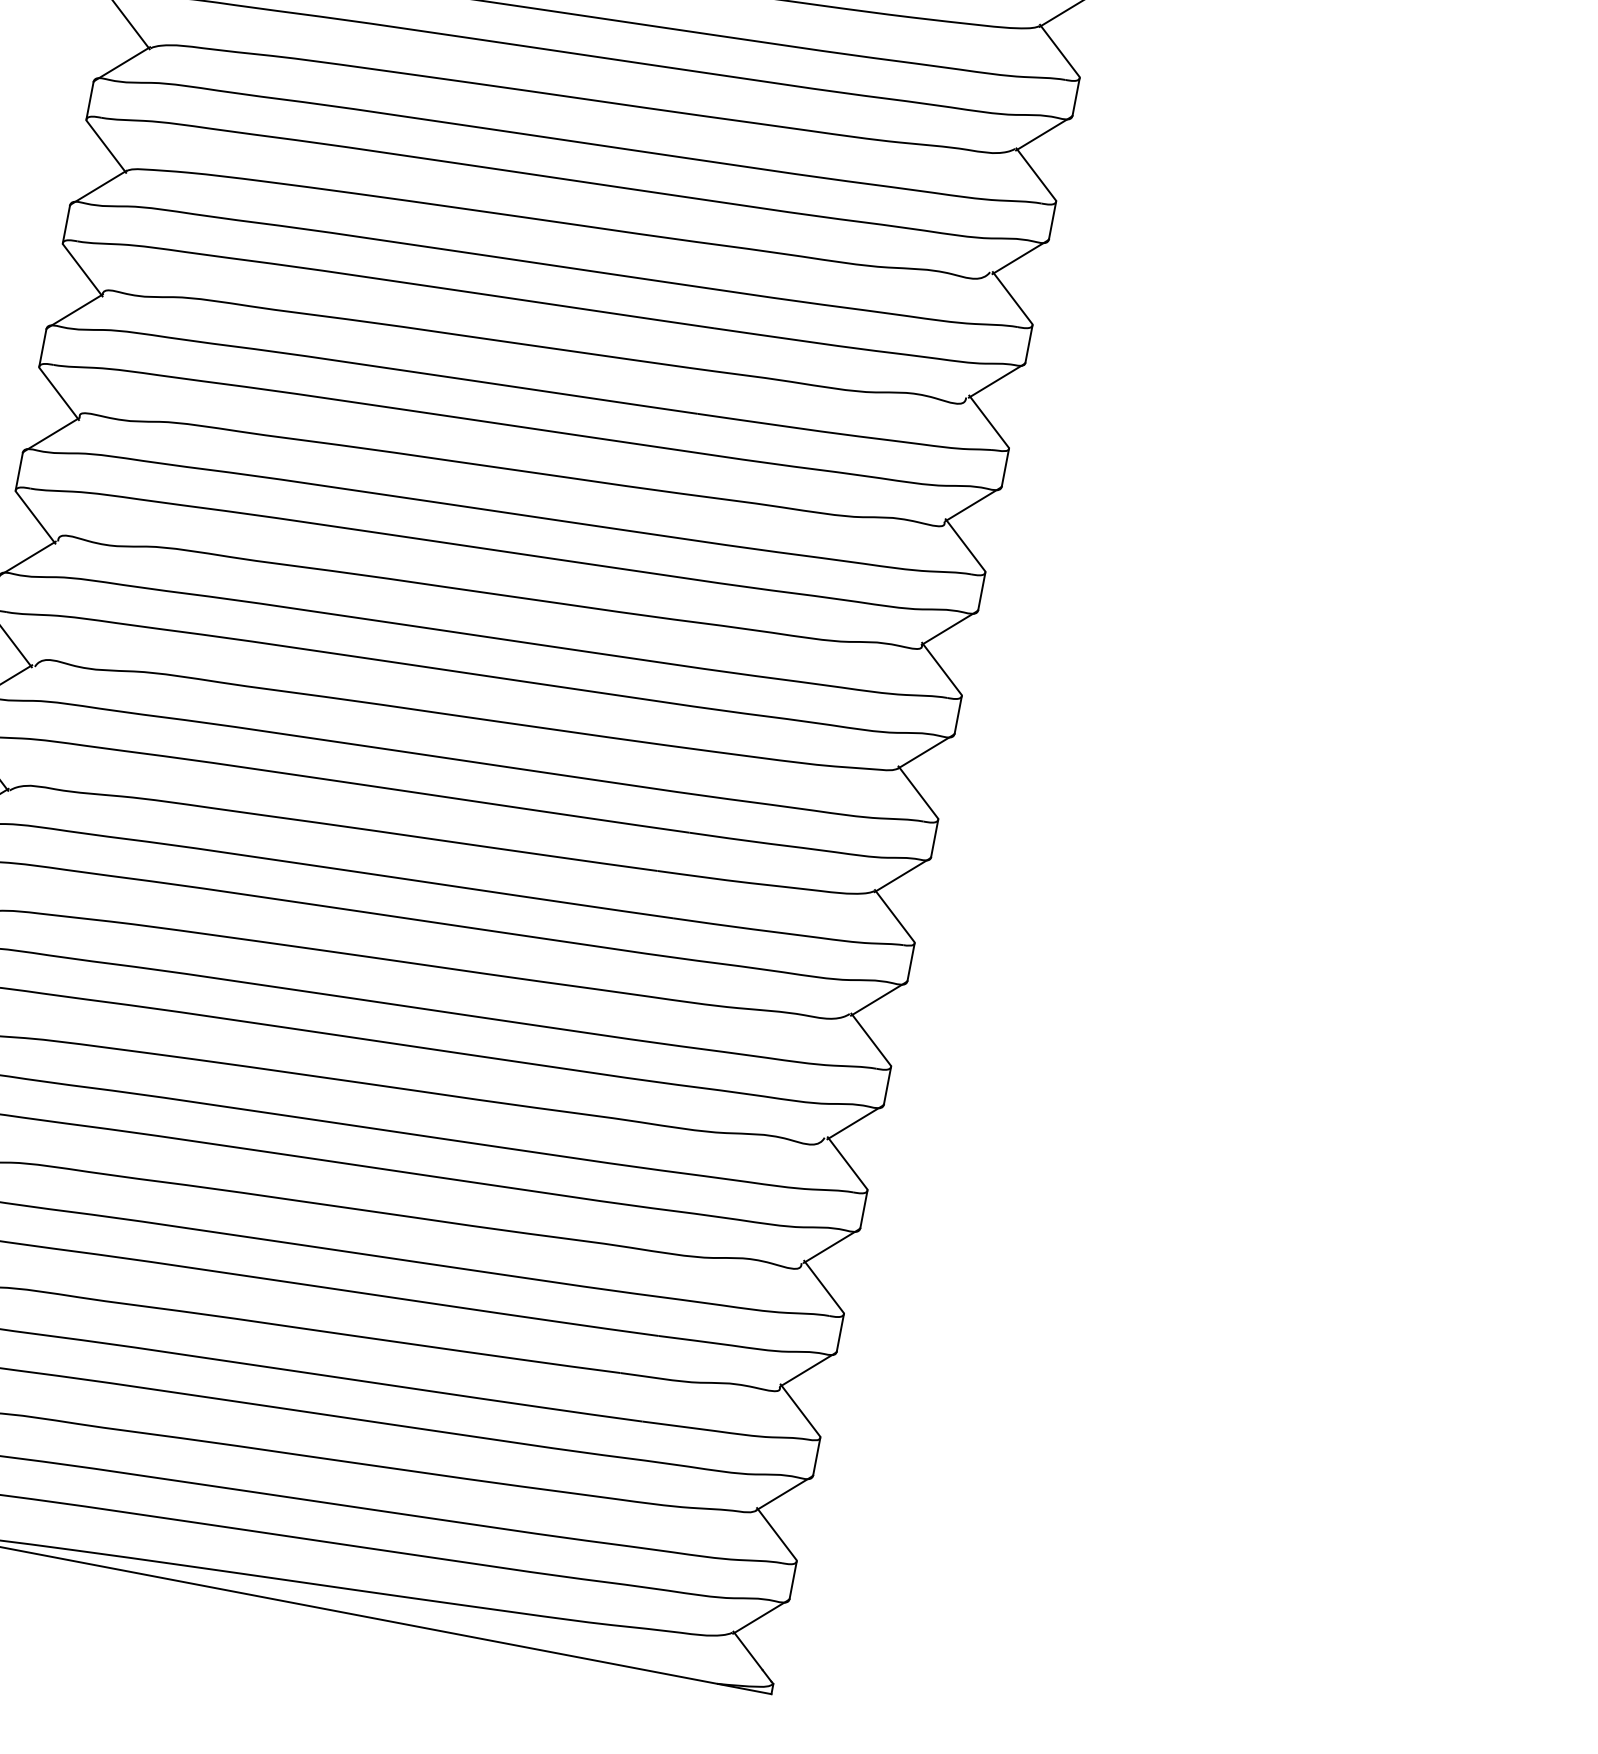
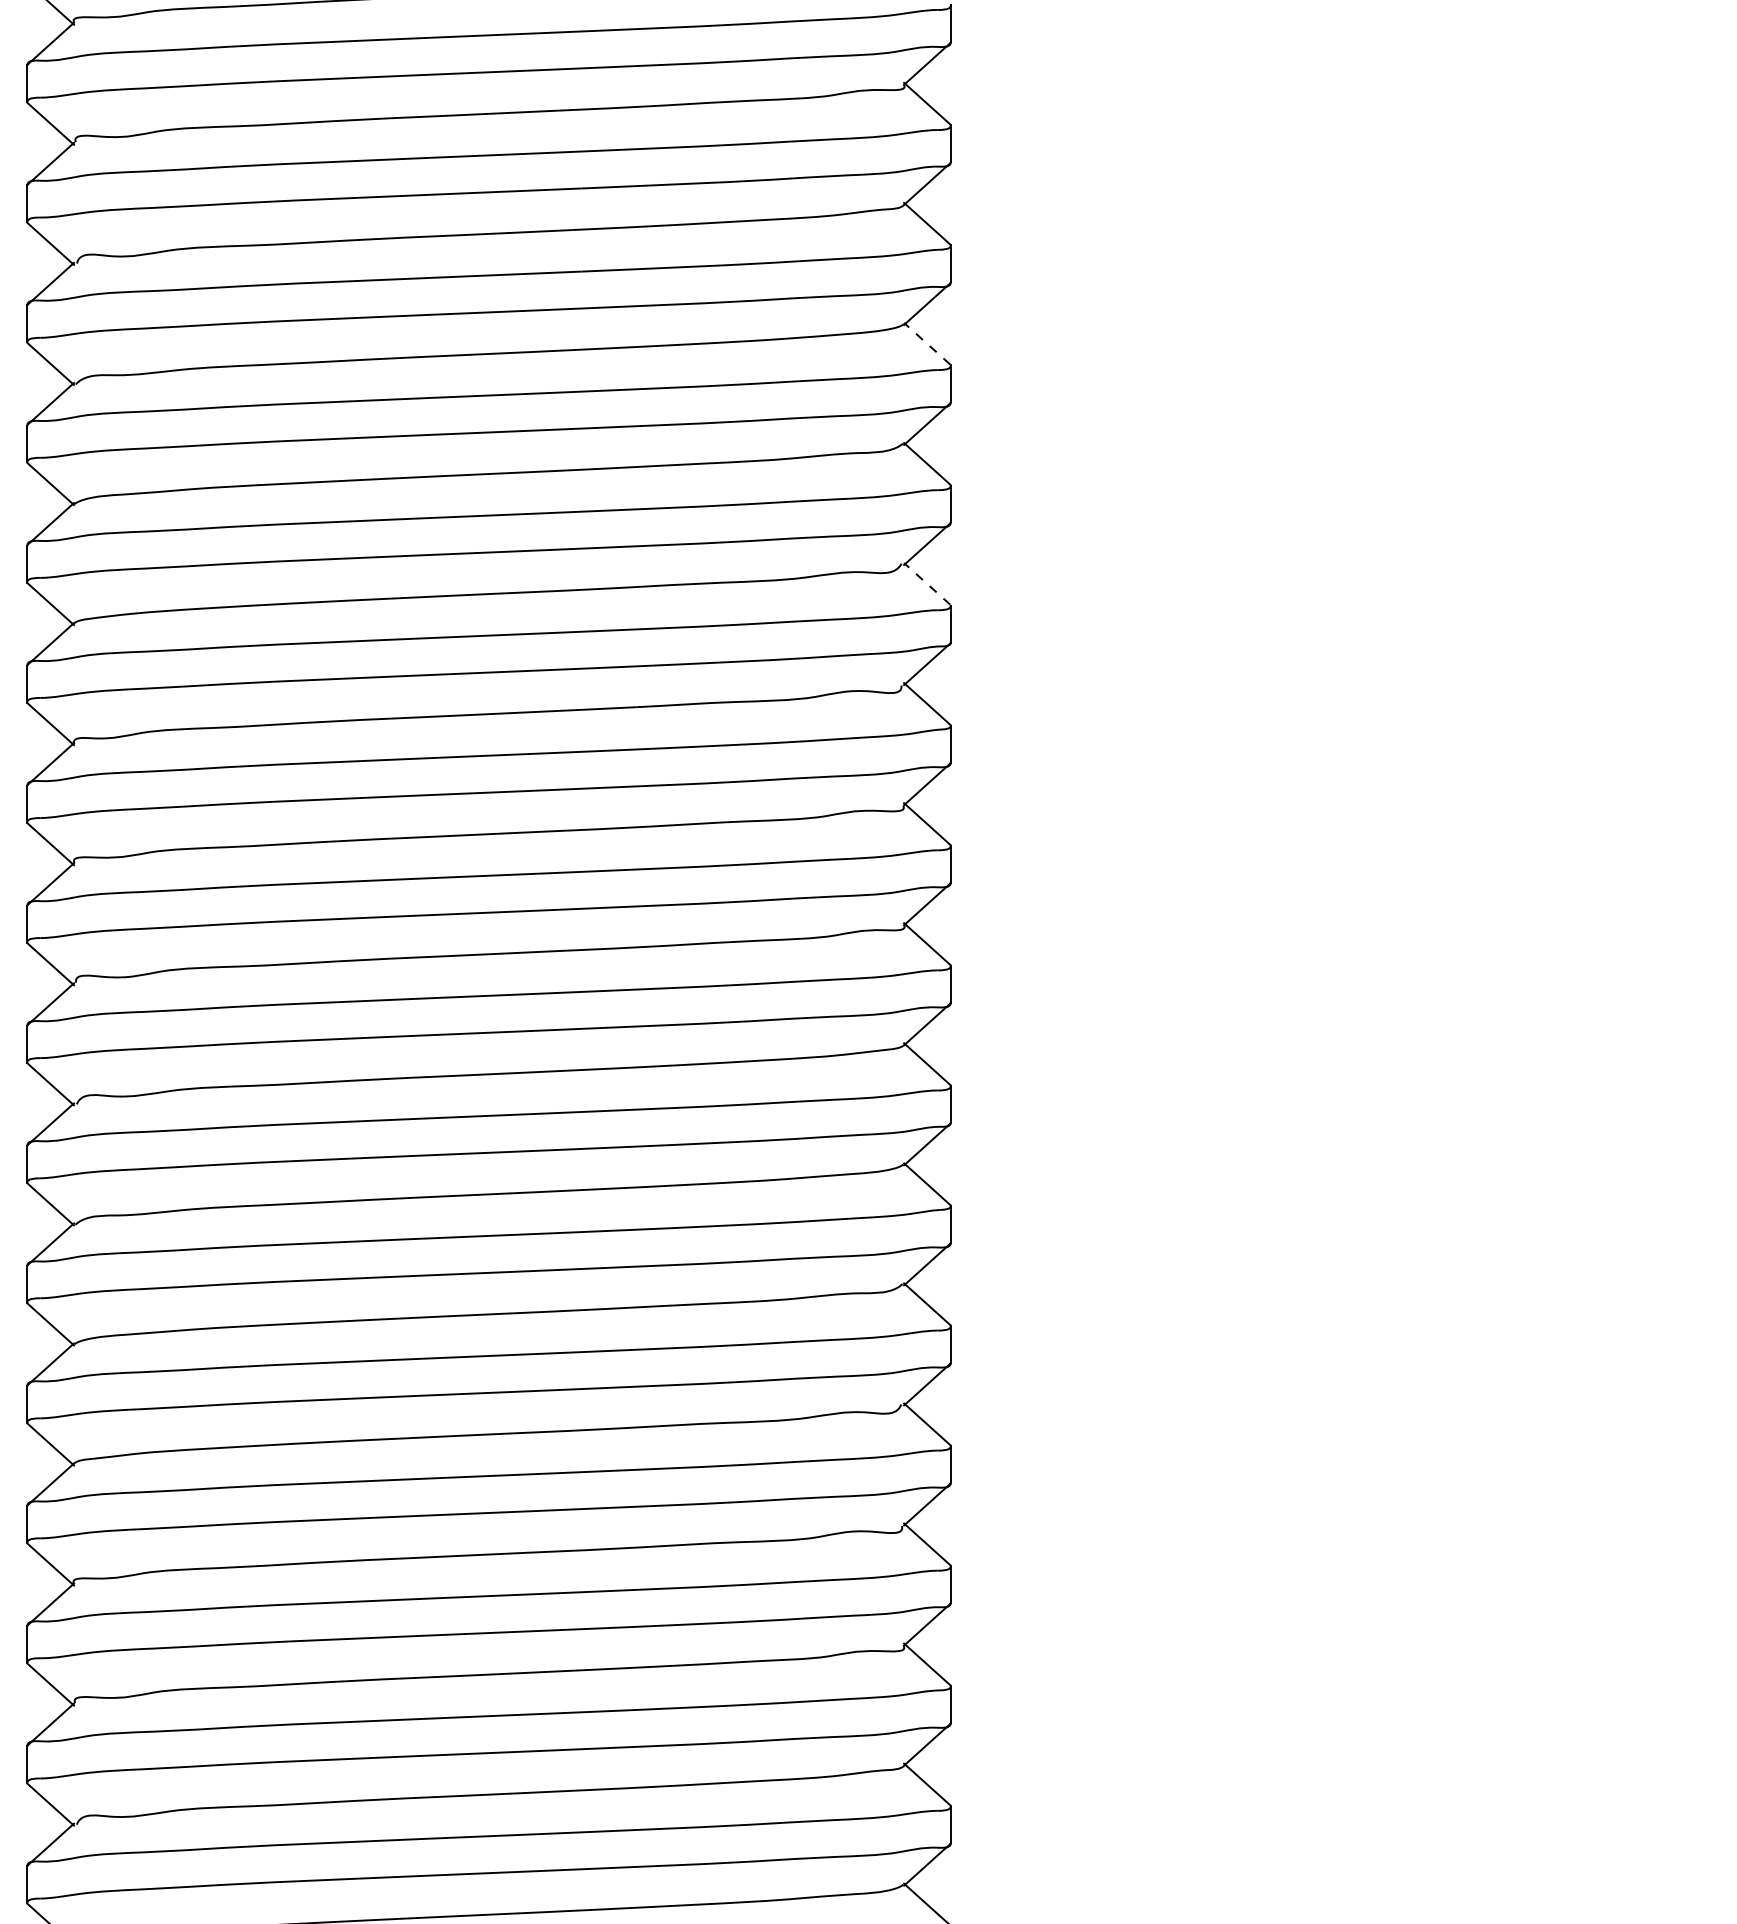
line: (1059, 50) -> (926, 343), solid -> dashed
line: (1011, 297) -> (926, 583), solid -> dashed

